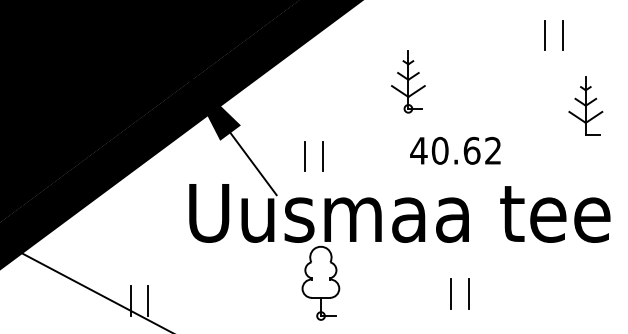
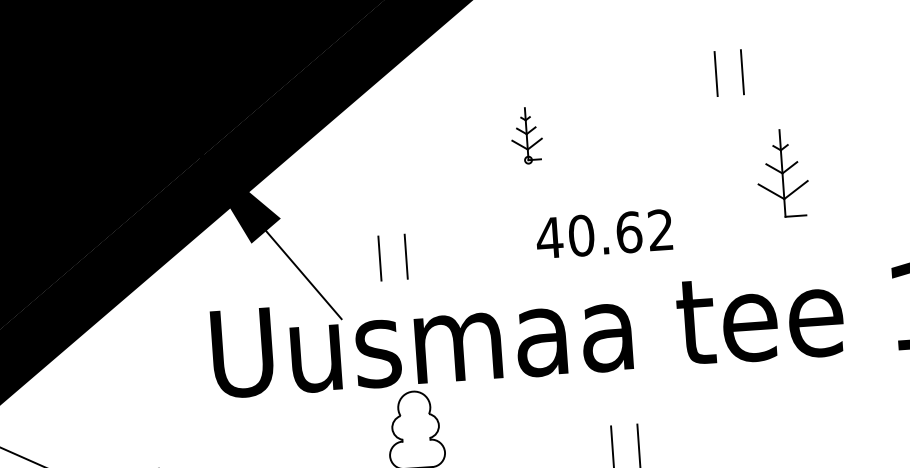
part: (545, 35) -> (716, 73), moved
part: (408, 81) -> (526, 135), size x0.6
part: (585, 105) -> (781, 173), moved

